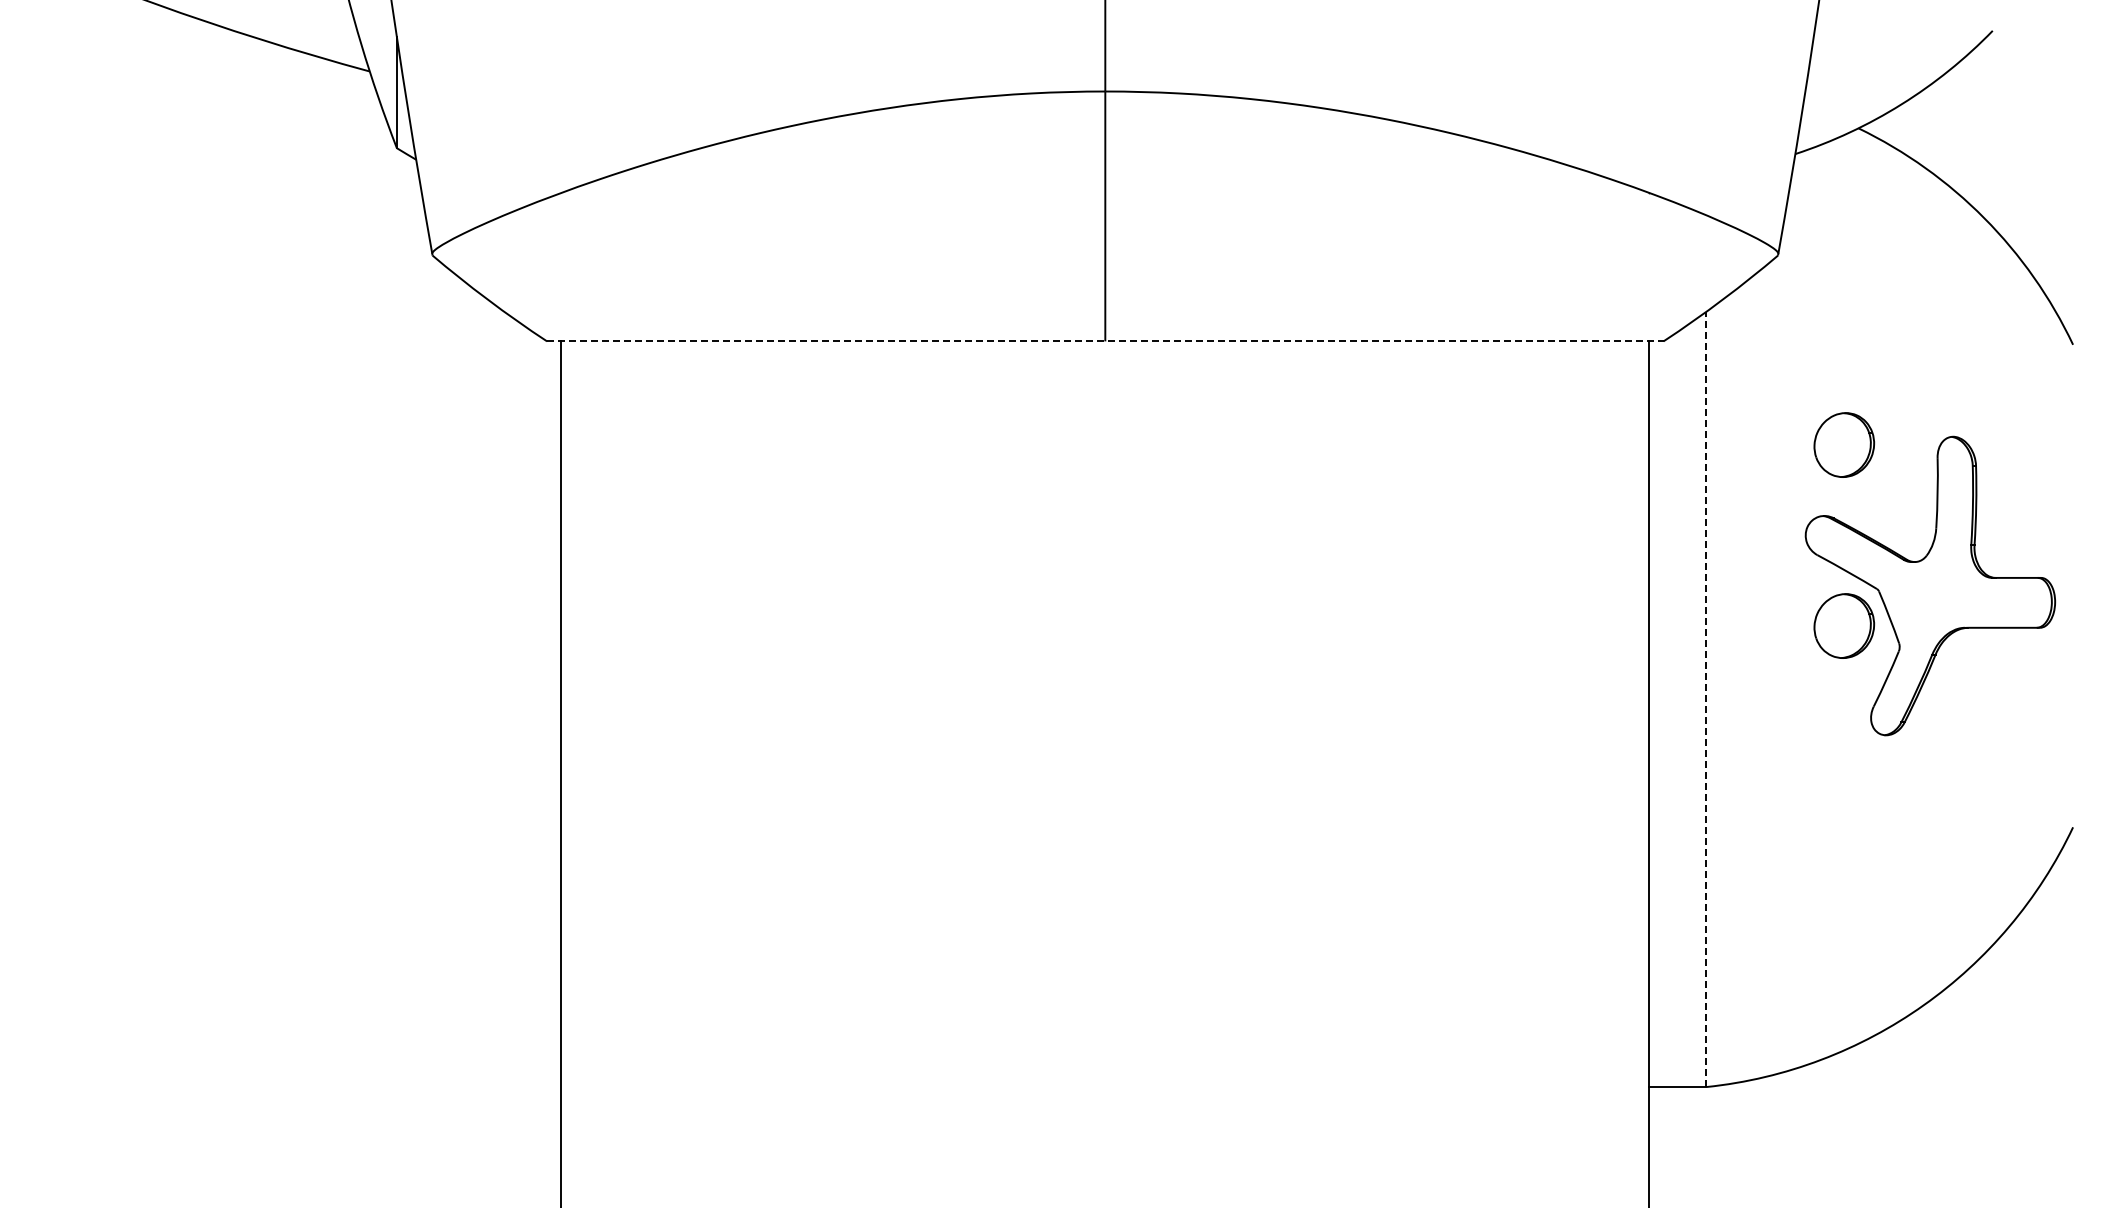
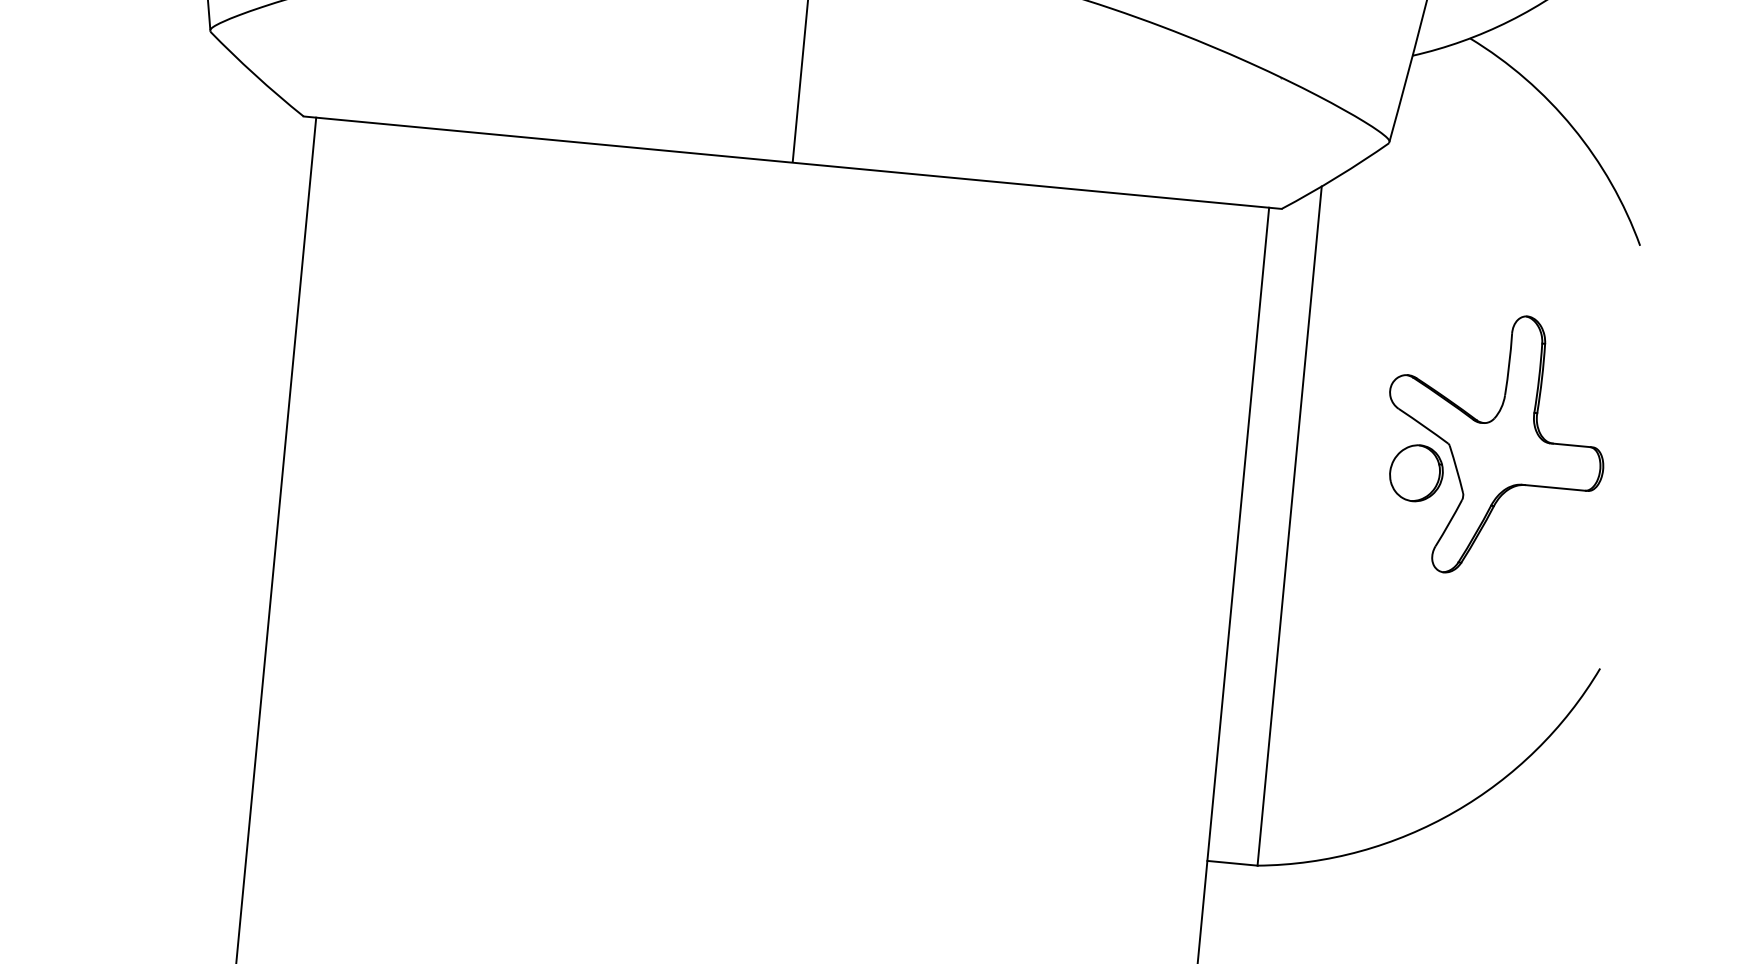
line: (1105, 341) -> (792, 162), dashed -> solid
part: (1844, 444) -> (1431, 314), removed
line: (1706, 699) -> (1289, 526), dashed -> solid

